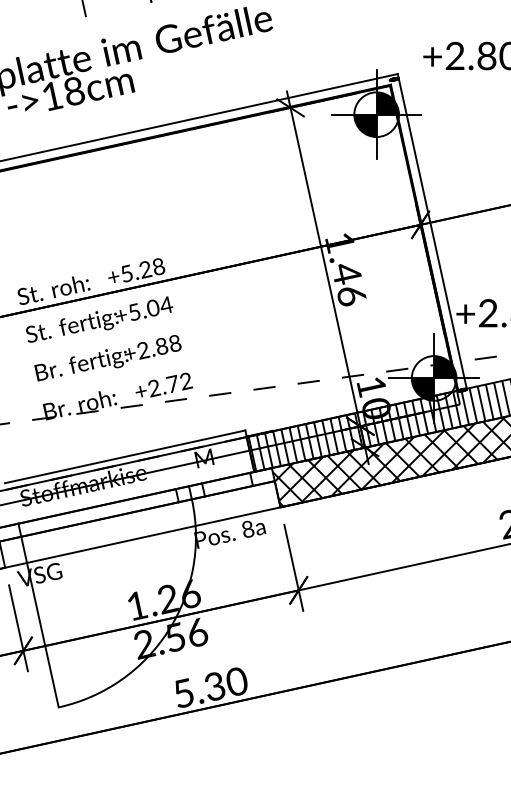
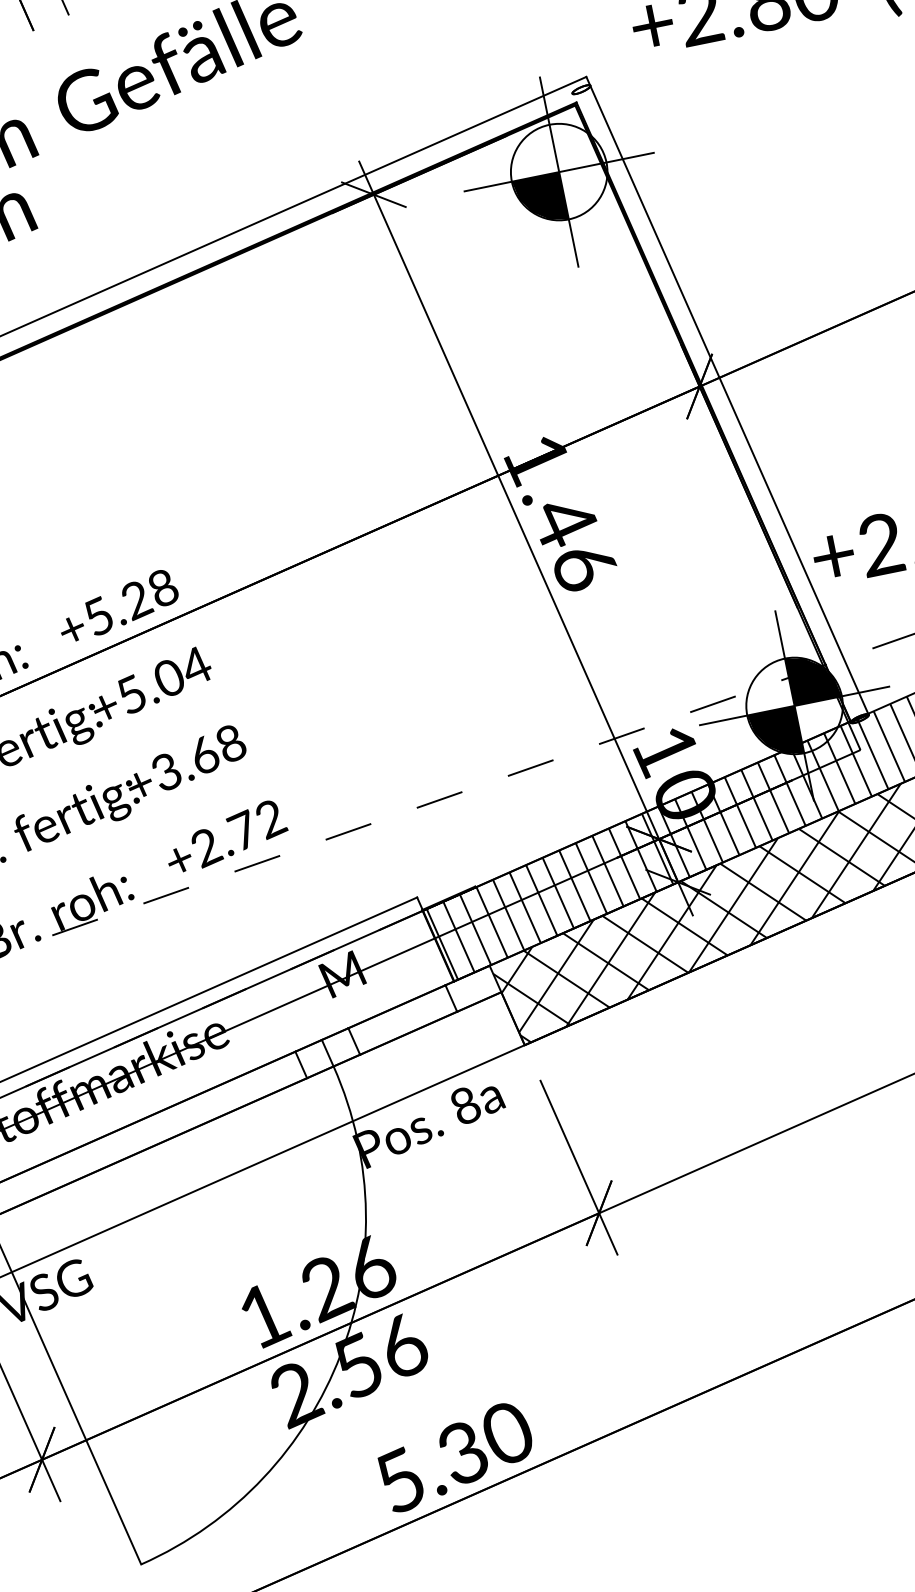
fill: (387, 103) -> (577, 143), removed
text: (153, 348) -> (187, 763), +2.88 -> +3.68

